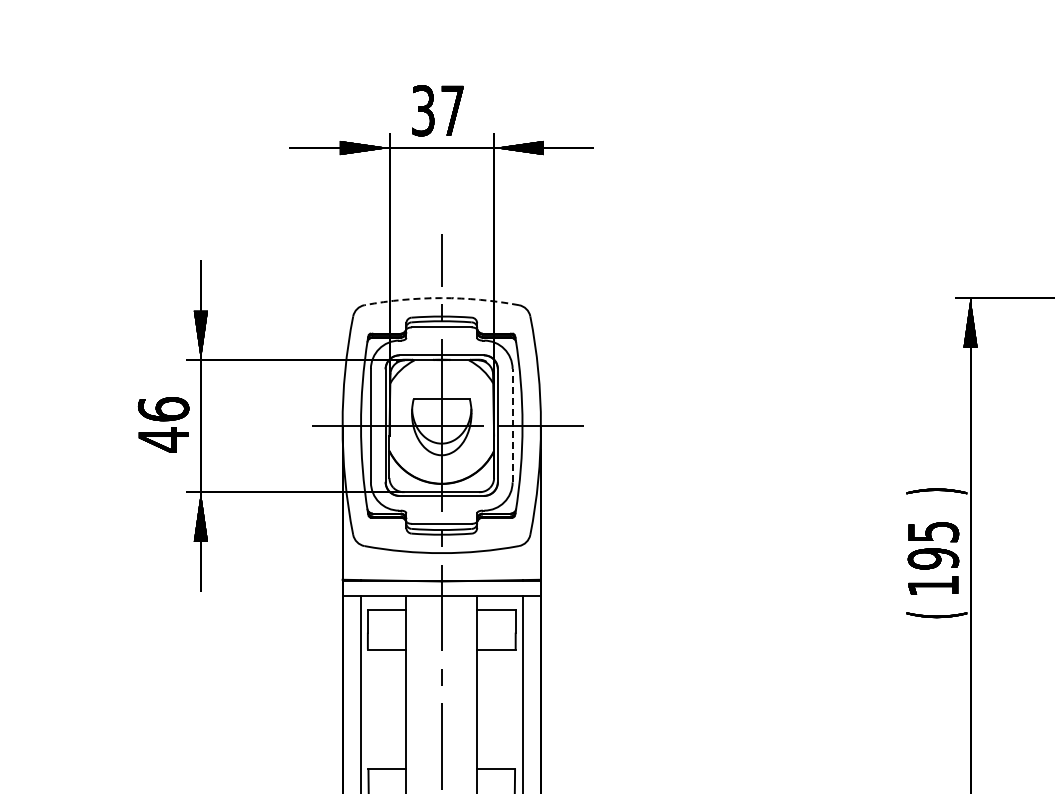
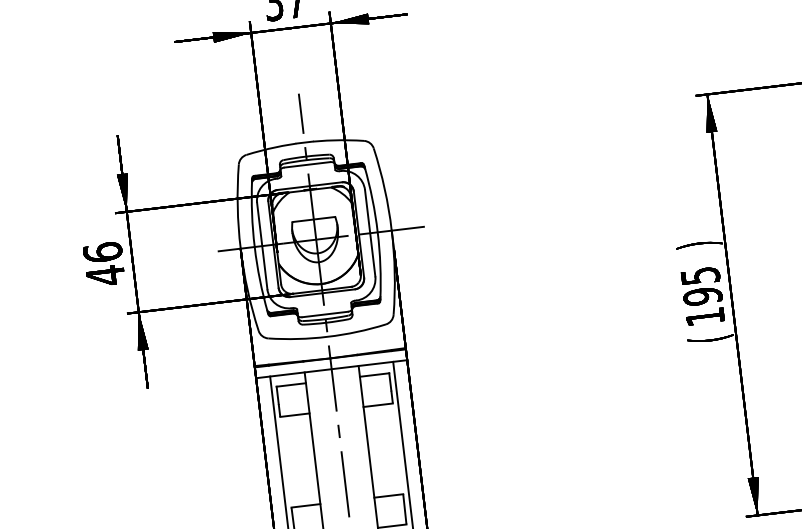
arc: (441, 298) -> (304, 142), dashed -> solid
line: (512, 425) -> (370, 233), dashed -> solid

